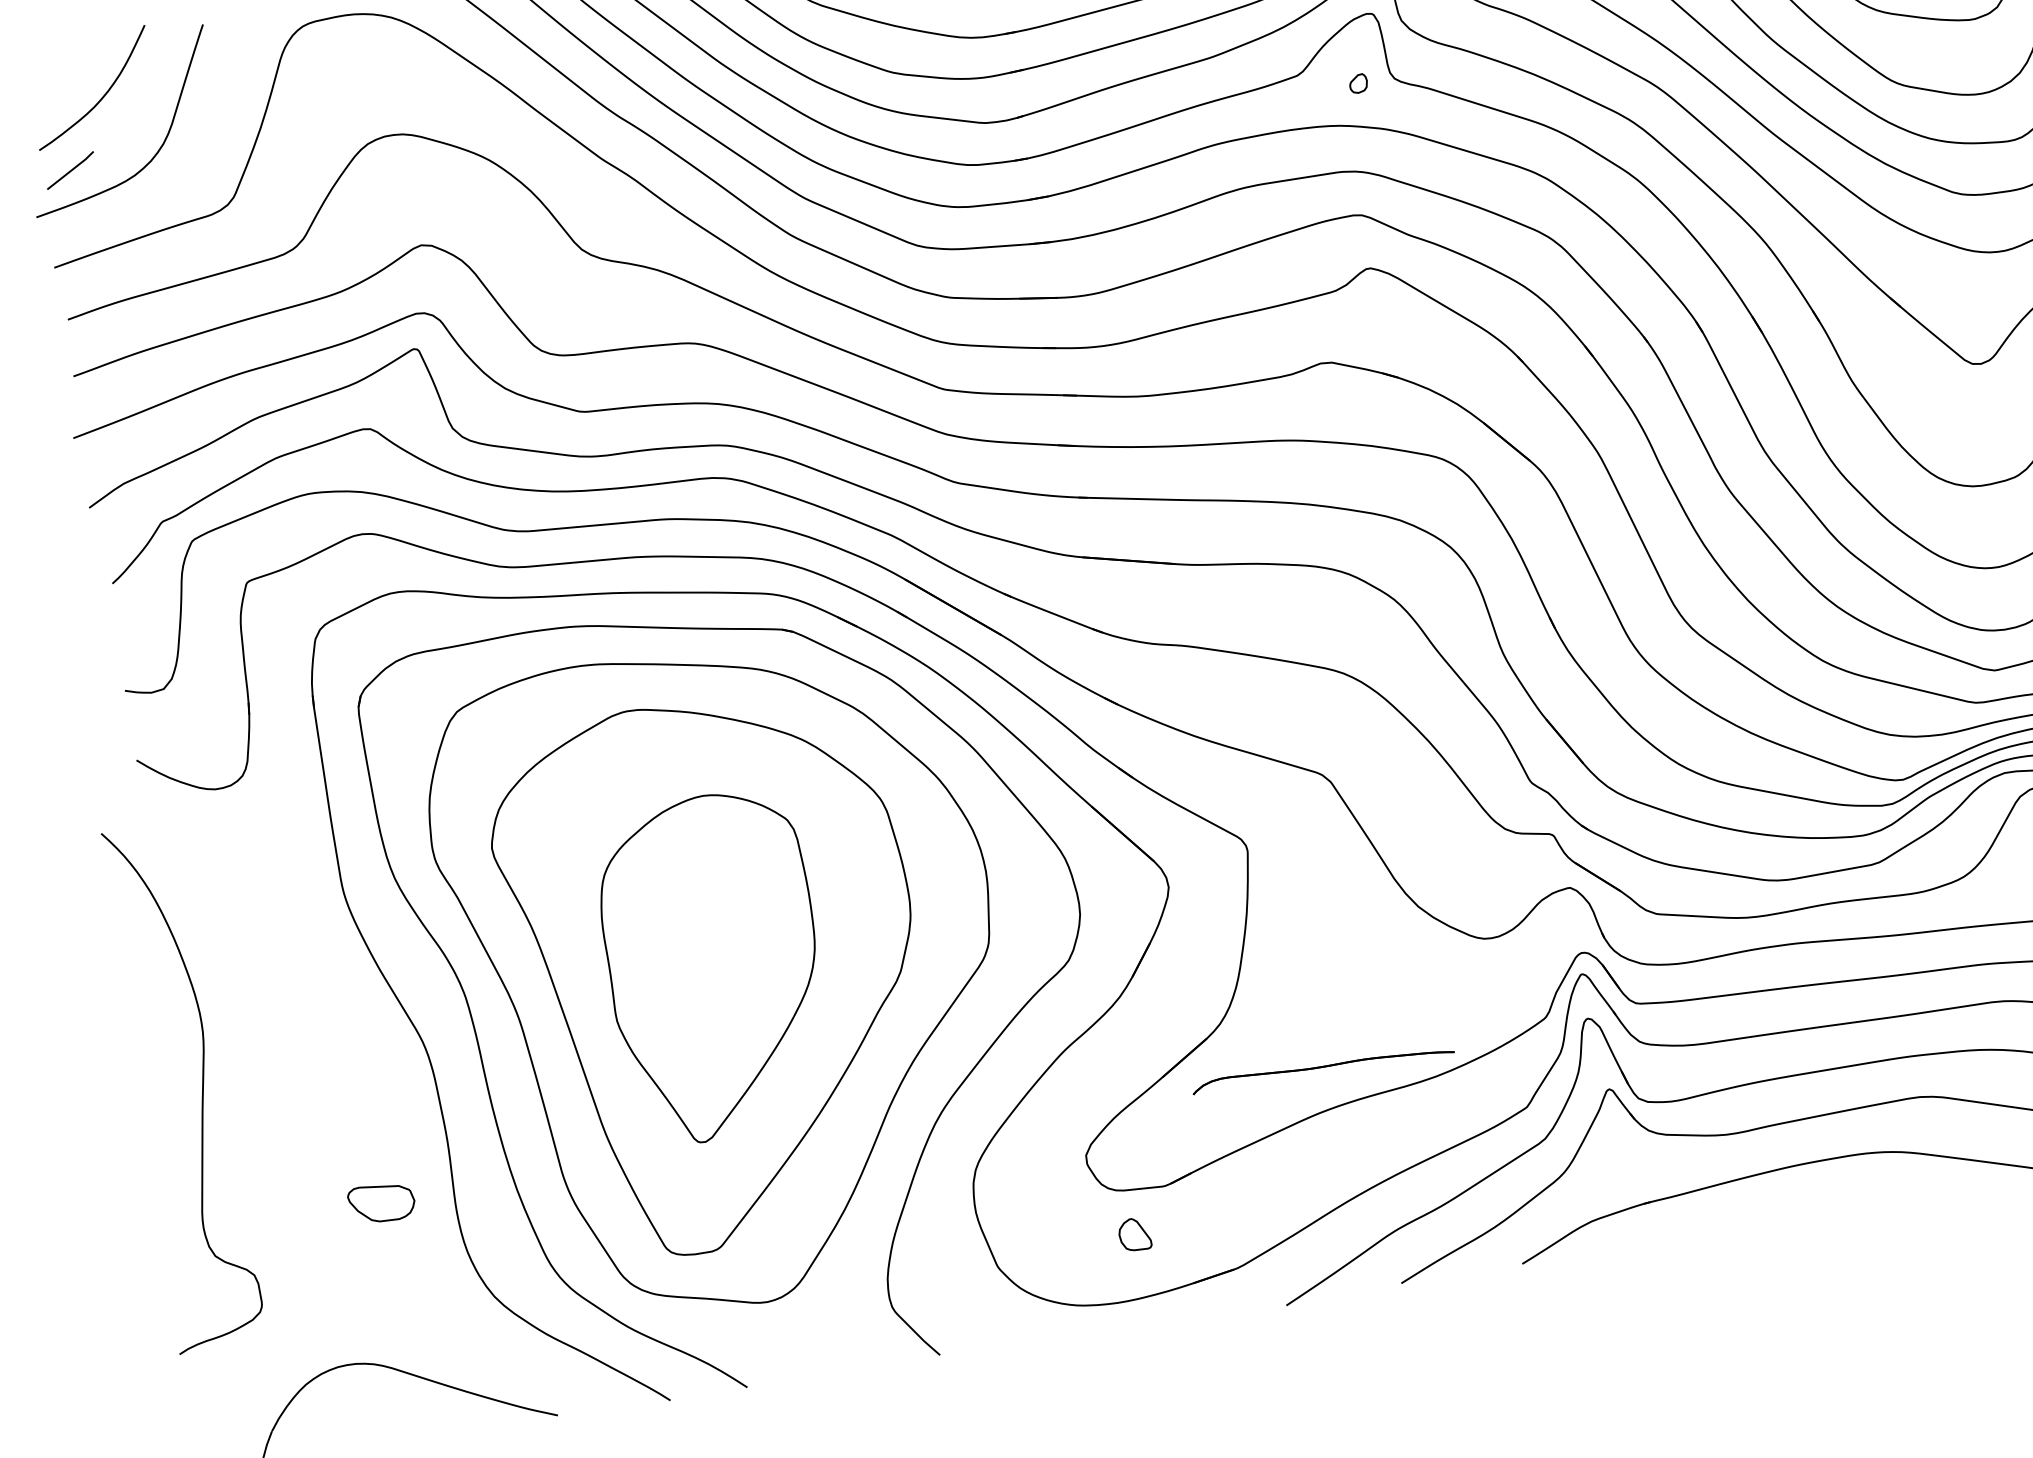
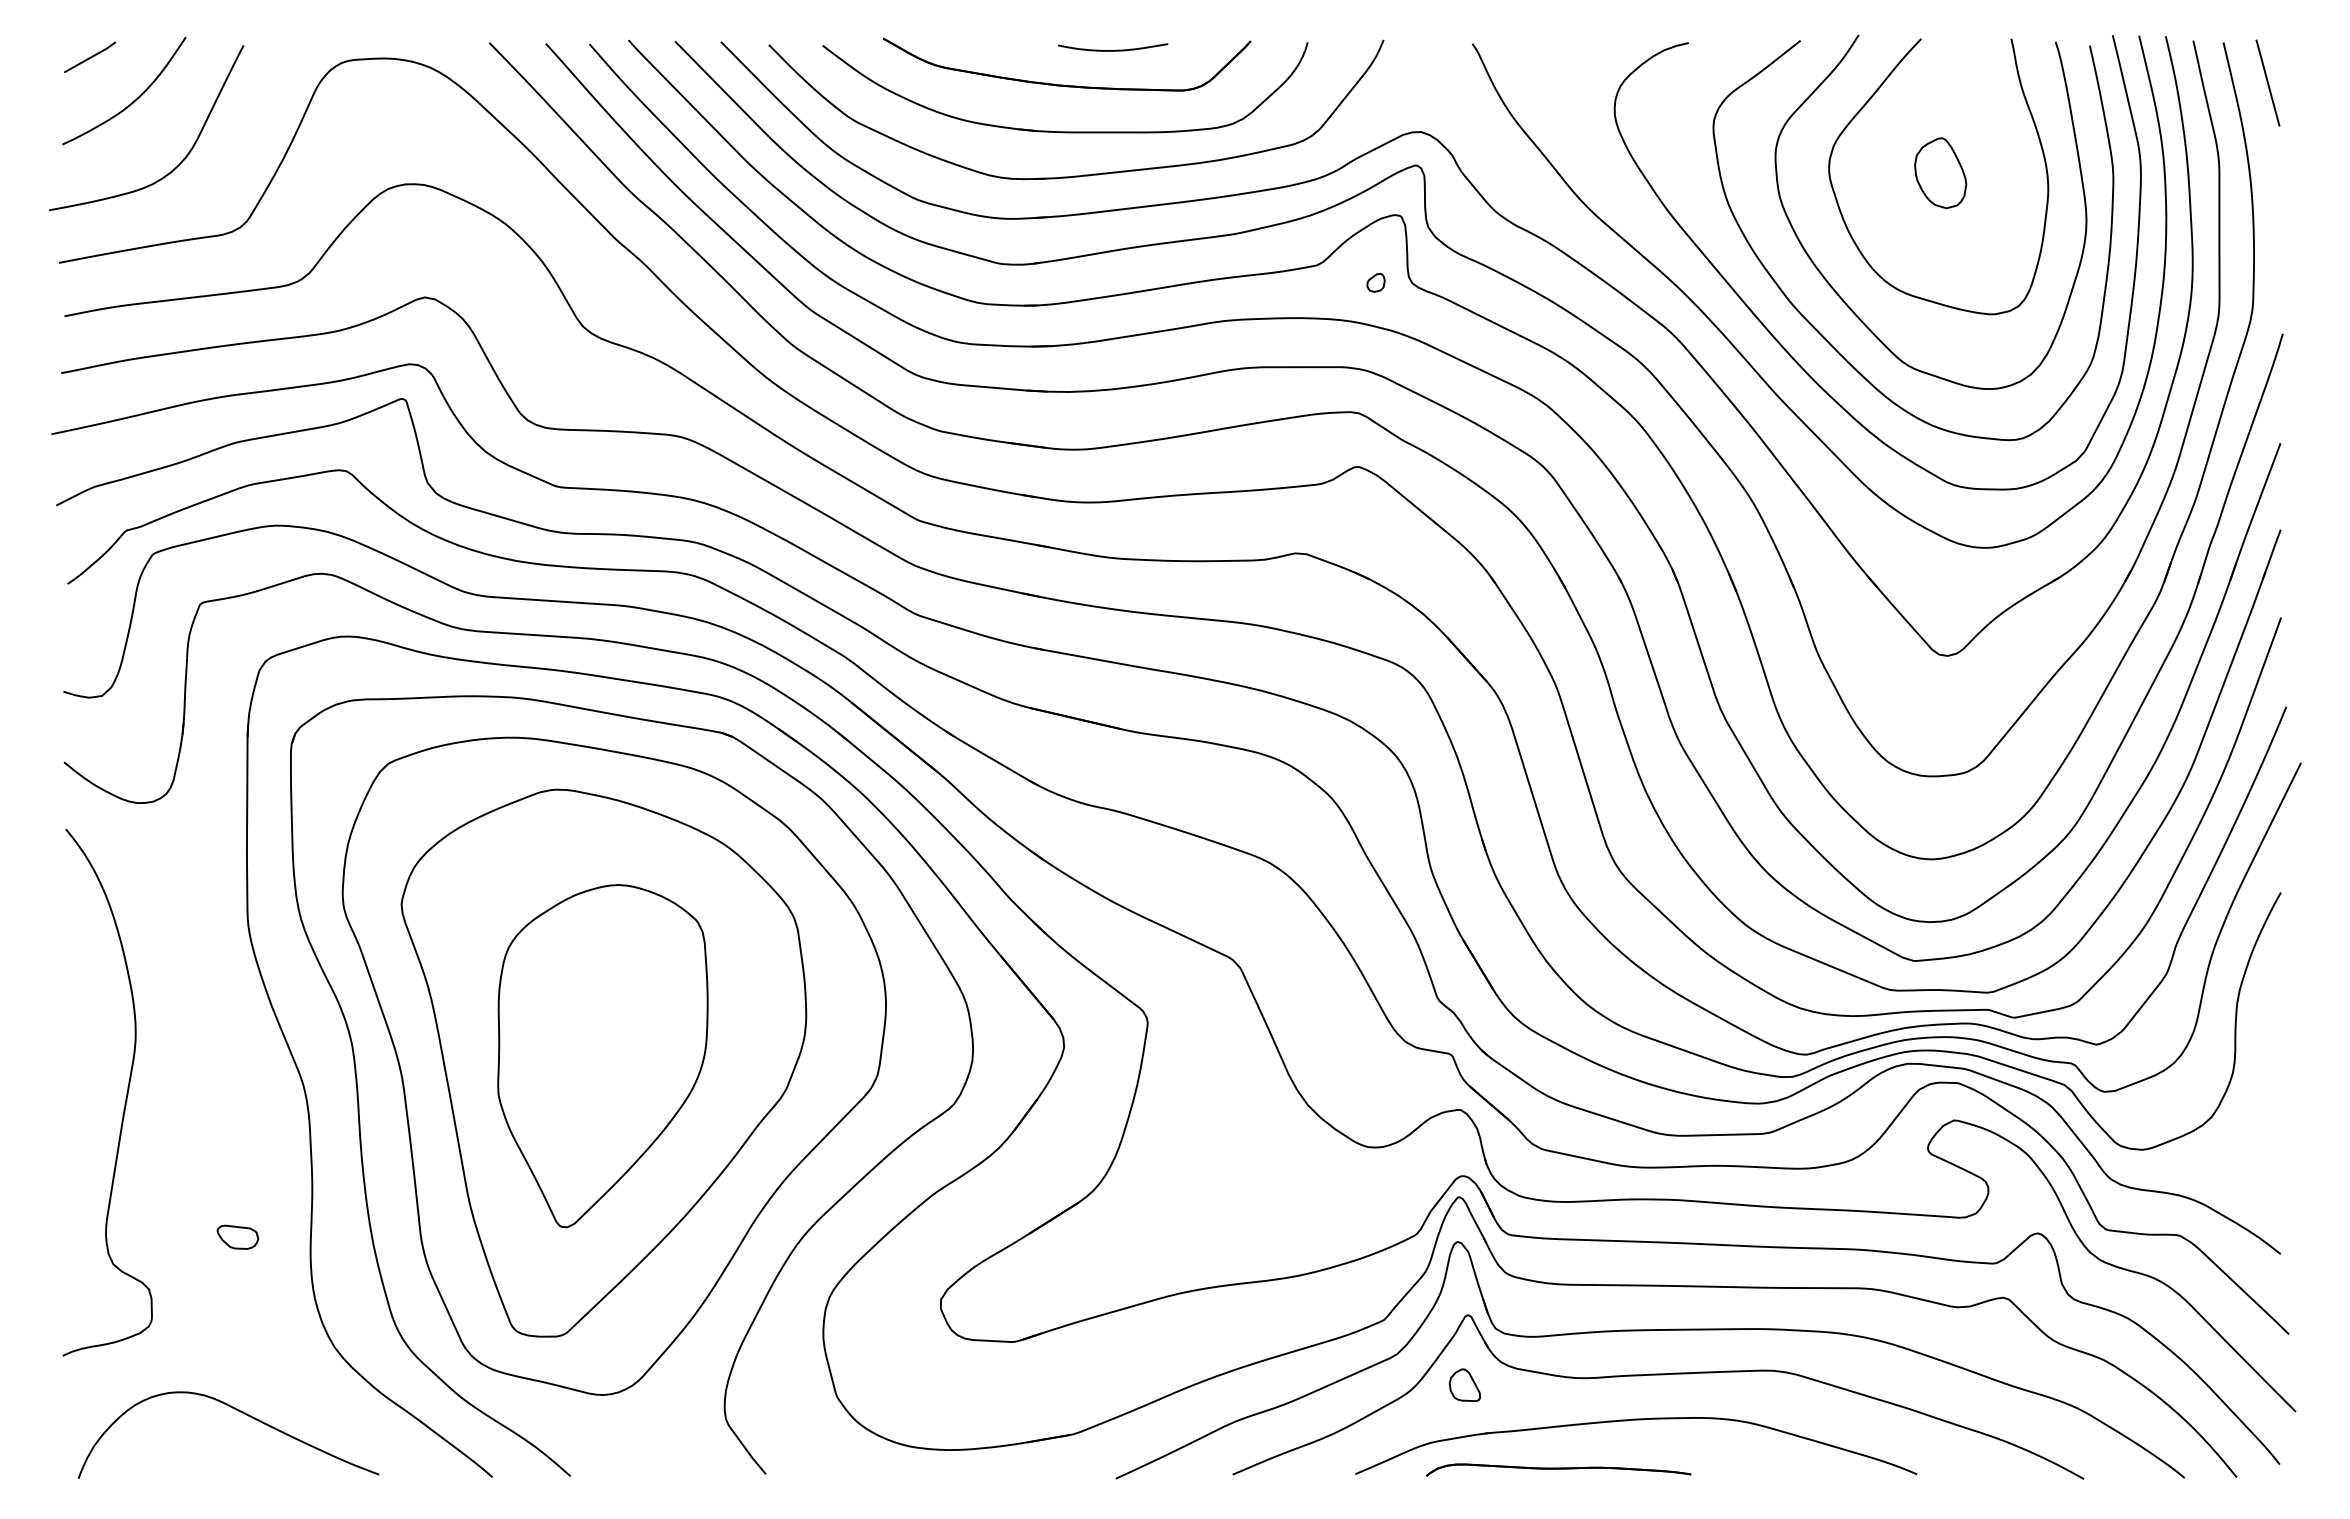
line: (70, 169) -> (90, 56), moved
part: (1322, 1067) -> (1558, 1469), moved
curve: (201, 1089) -> (125, 1097), moved
part: (381, 1202) -> (237, 1236), size x0.62
part: (1134, 1233) -> (1464, 1384), moved

